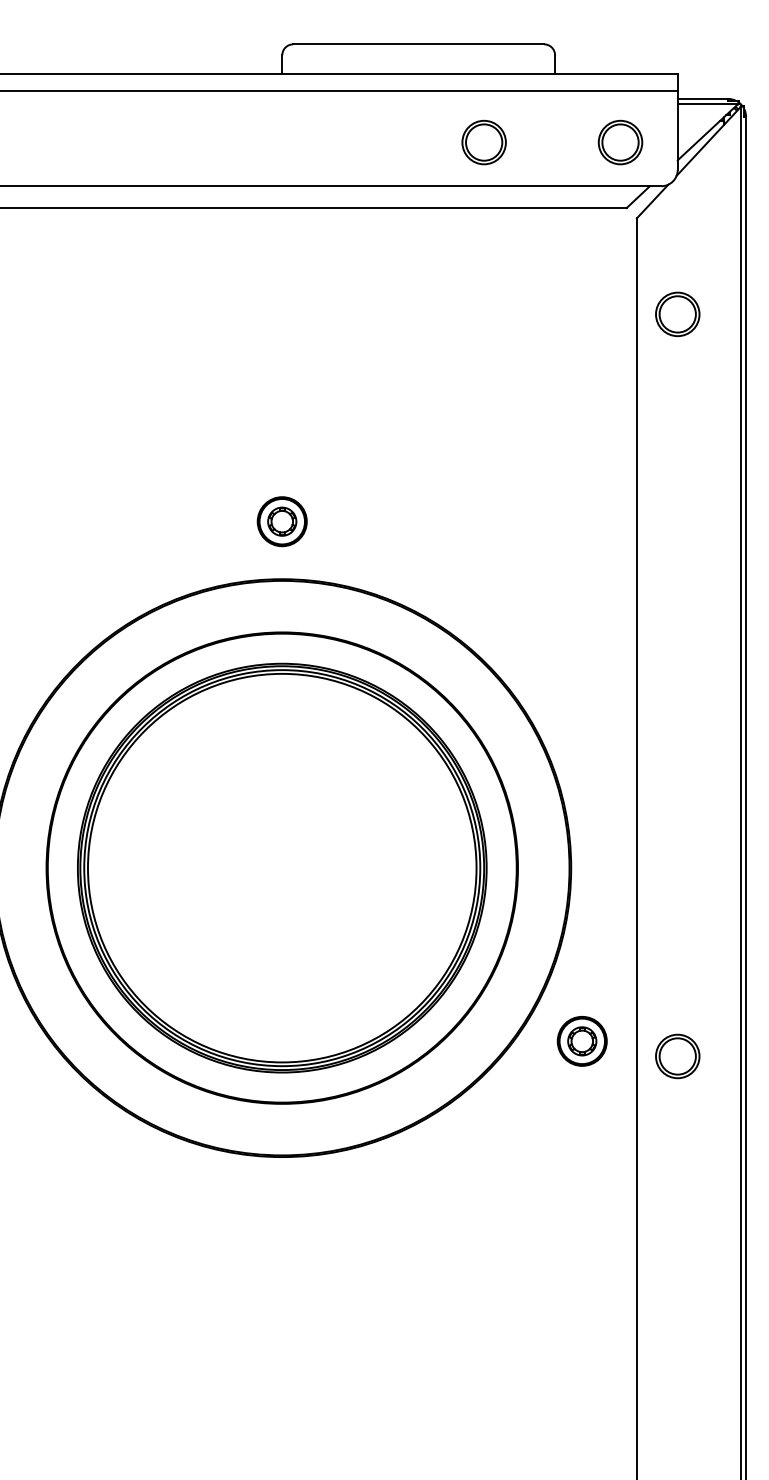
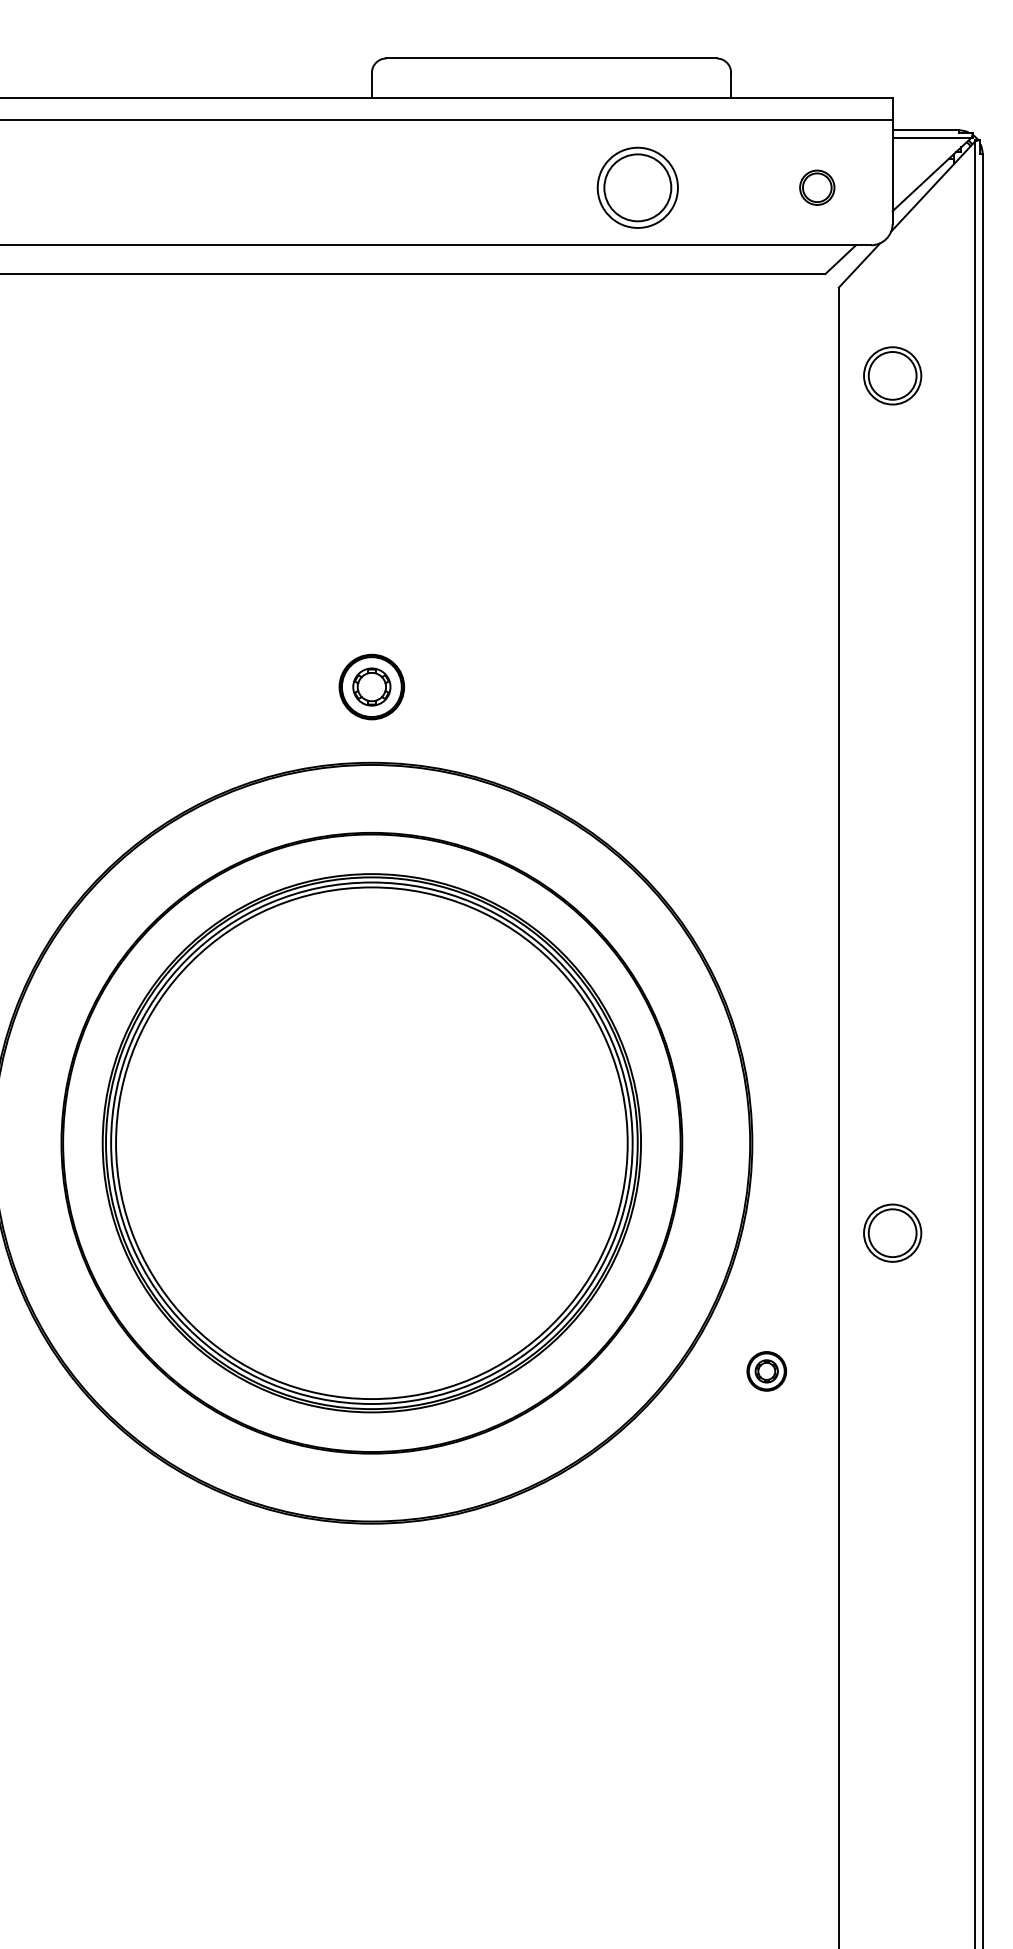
part: (483, 142) -> (636, 187), size x1.4
part: (620, 142) -> (817, 187), size x0.6
part: (677, 313) -> (892, 374), moved
part: (581, 1041) -> (765, 1371), size x0.6
part: (677, 1056) -> (892, 1233), moved

